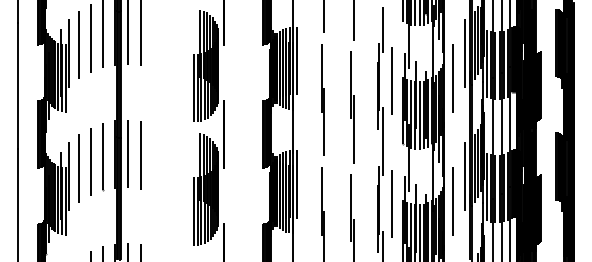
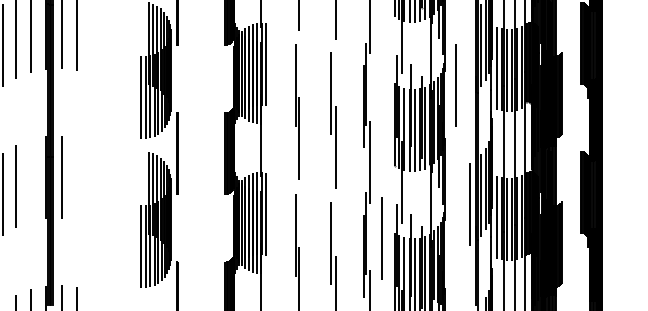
line: (465, 53) -> (470, 55), removed
line: (391, 80) -> (380, 88), removed
line: (140, 155) -> (76, 179), removed
line: (103, 157) -> (31, 181), removed
line: (452, 201) -> (454, 234), removed

